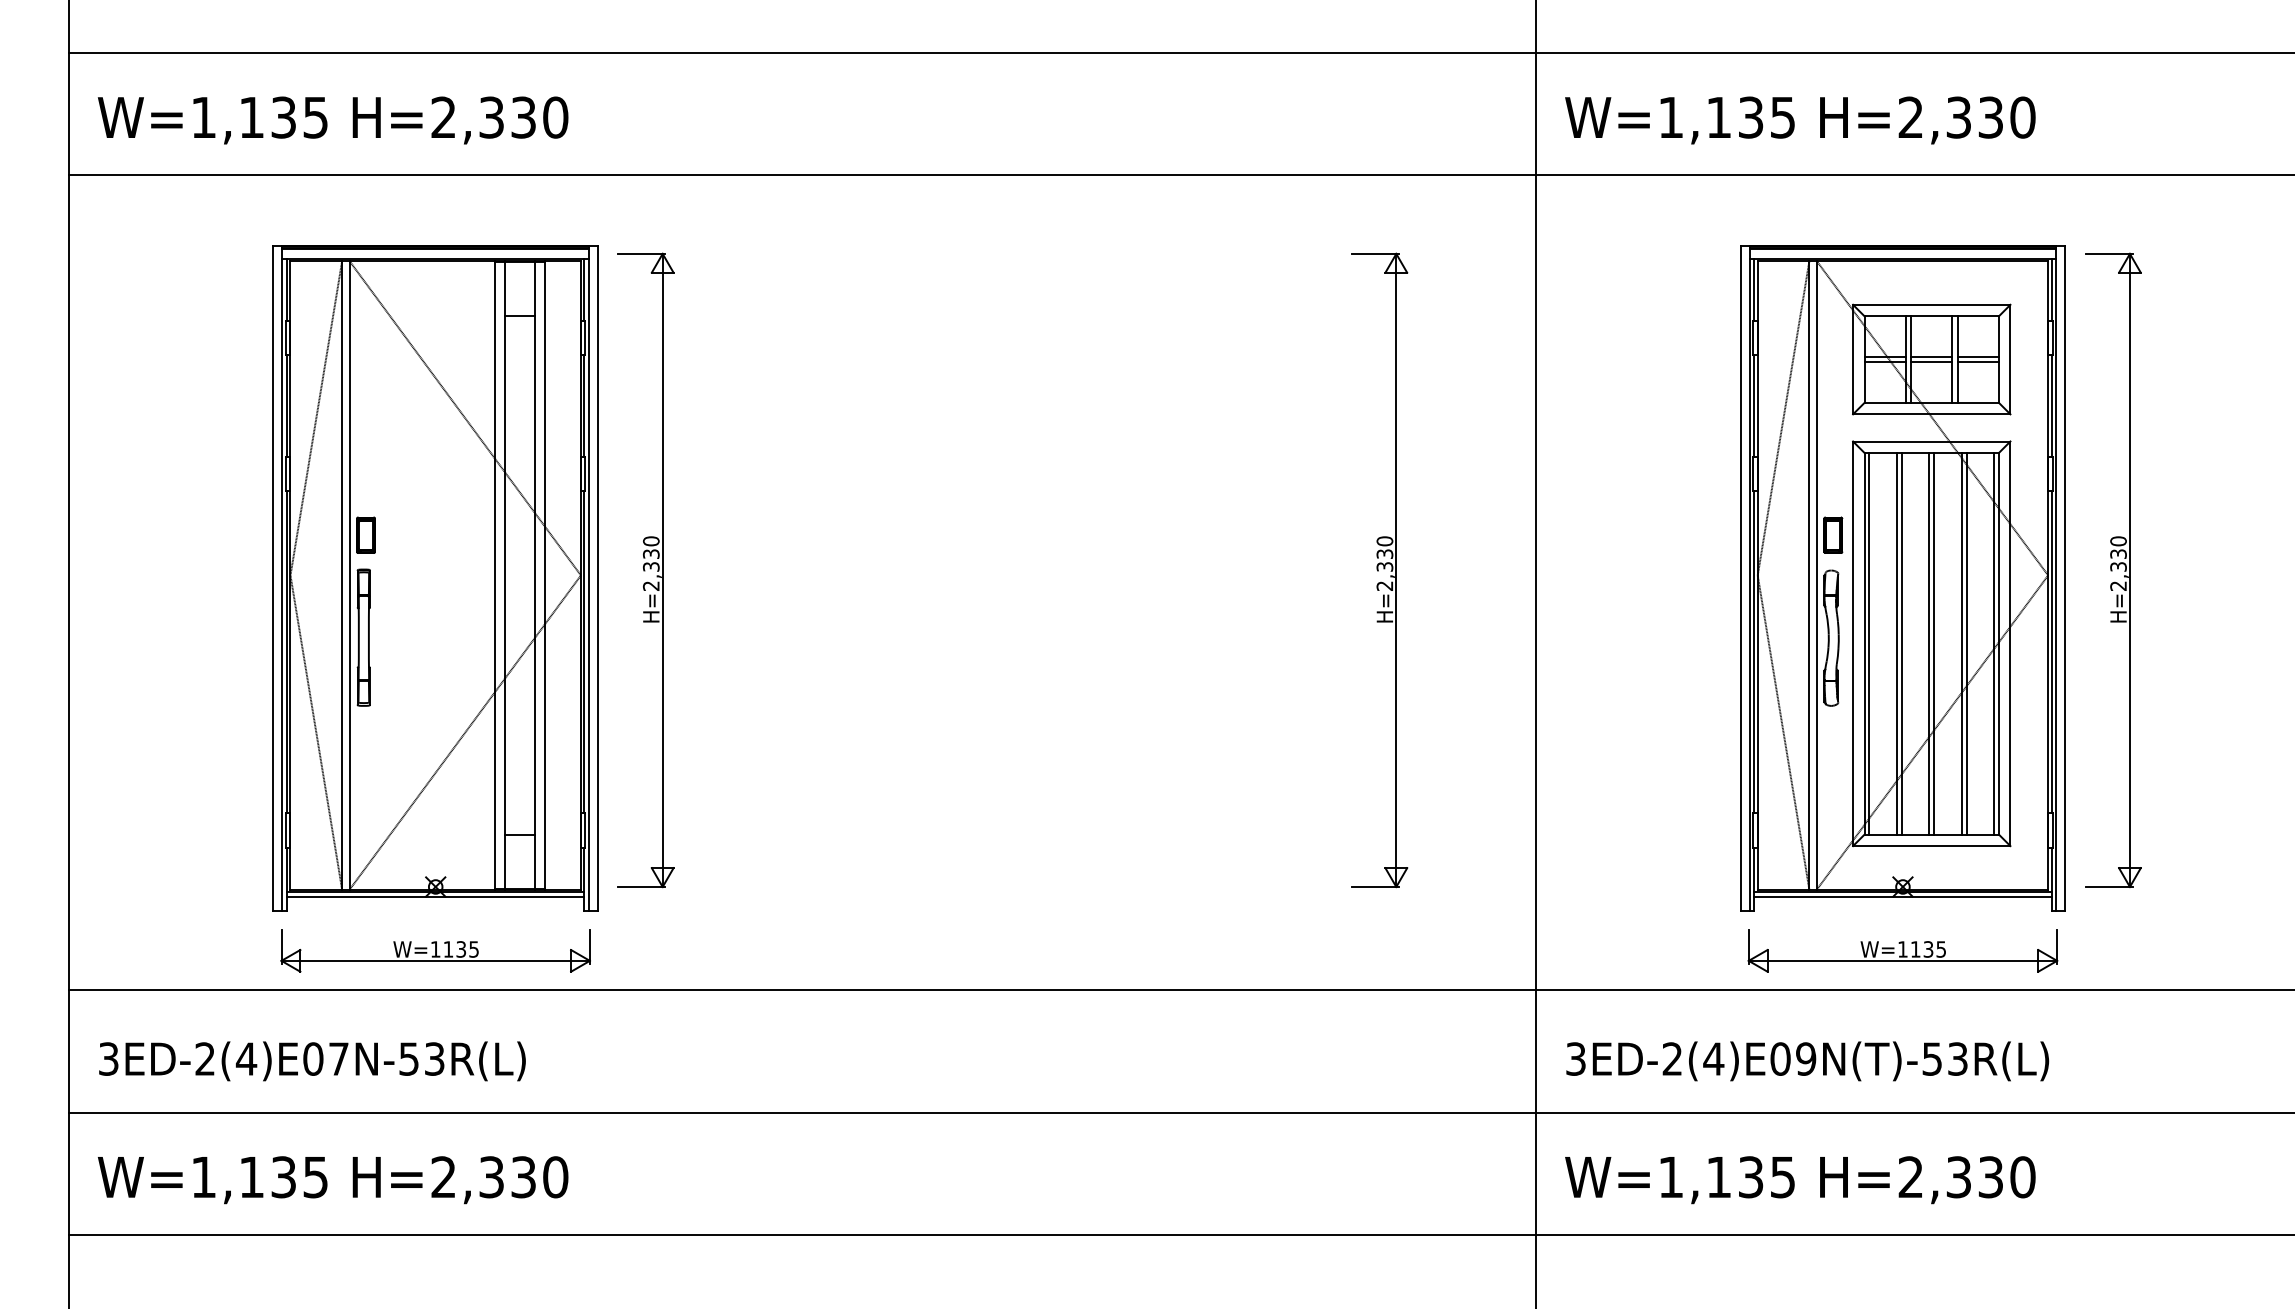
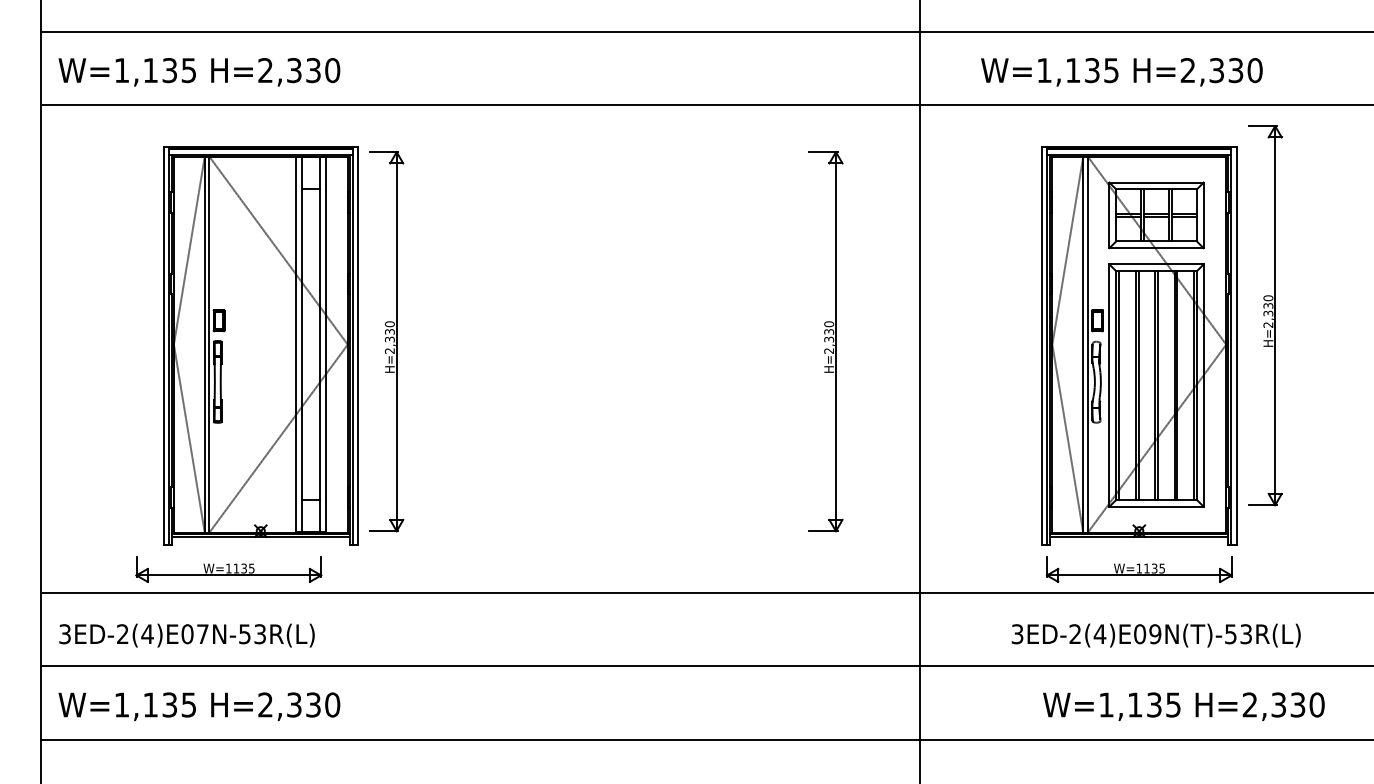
text: (1799, 120) -> (1121, 72), moved
part: (2113, 570) -> (1265, 315), moved
part: (435, 950) -> (228, 569), moved
text: (1806, 1061) -> (1155, 635), moved
text: (1799, 1179) -> (1183, 706), moved

